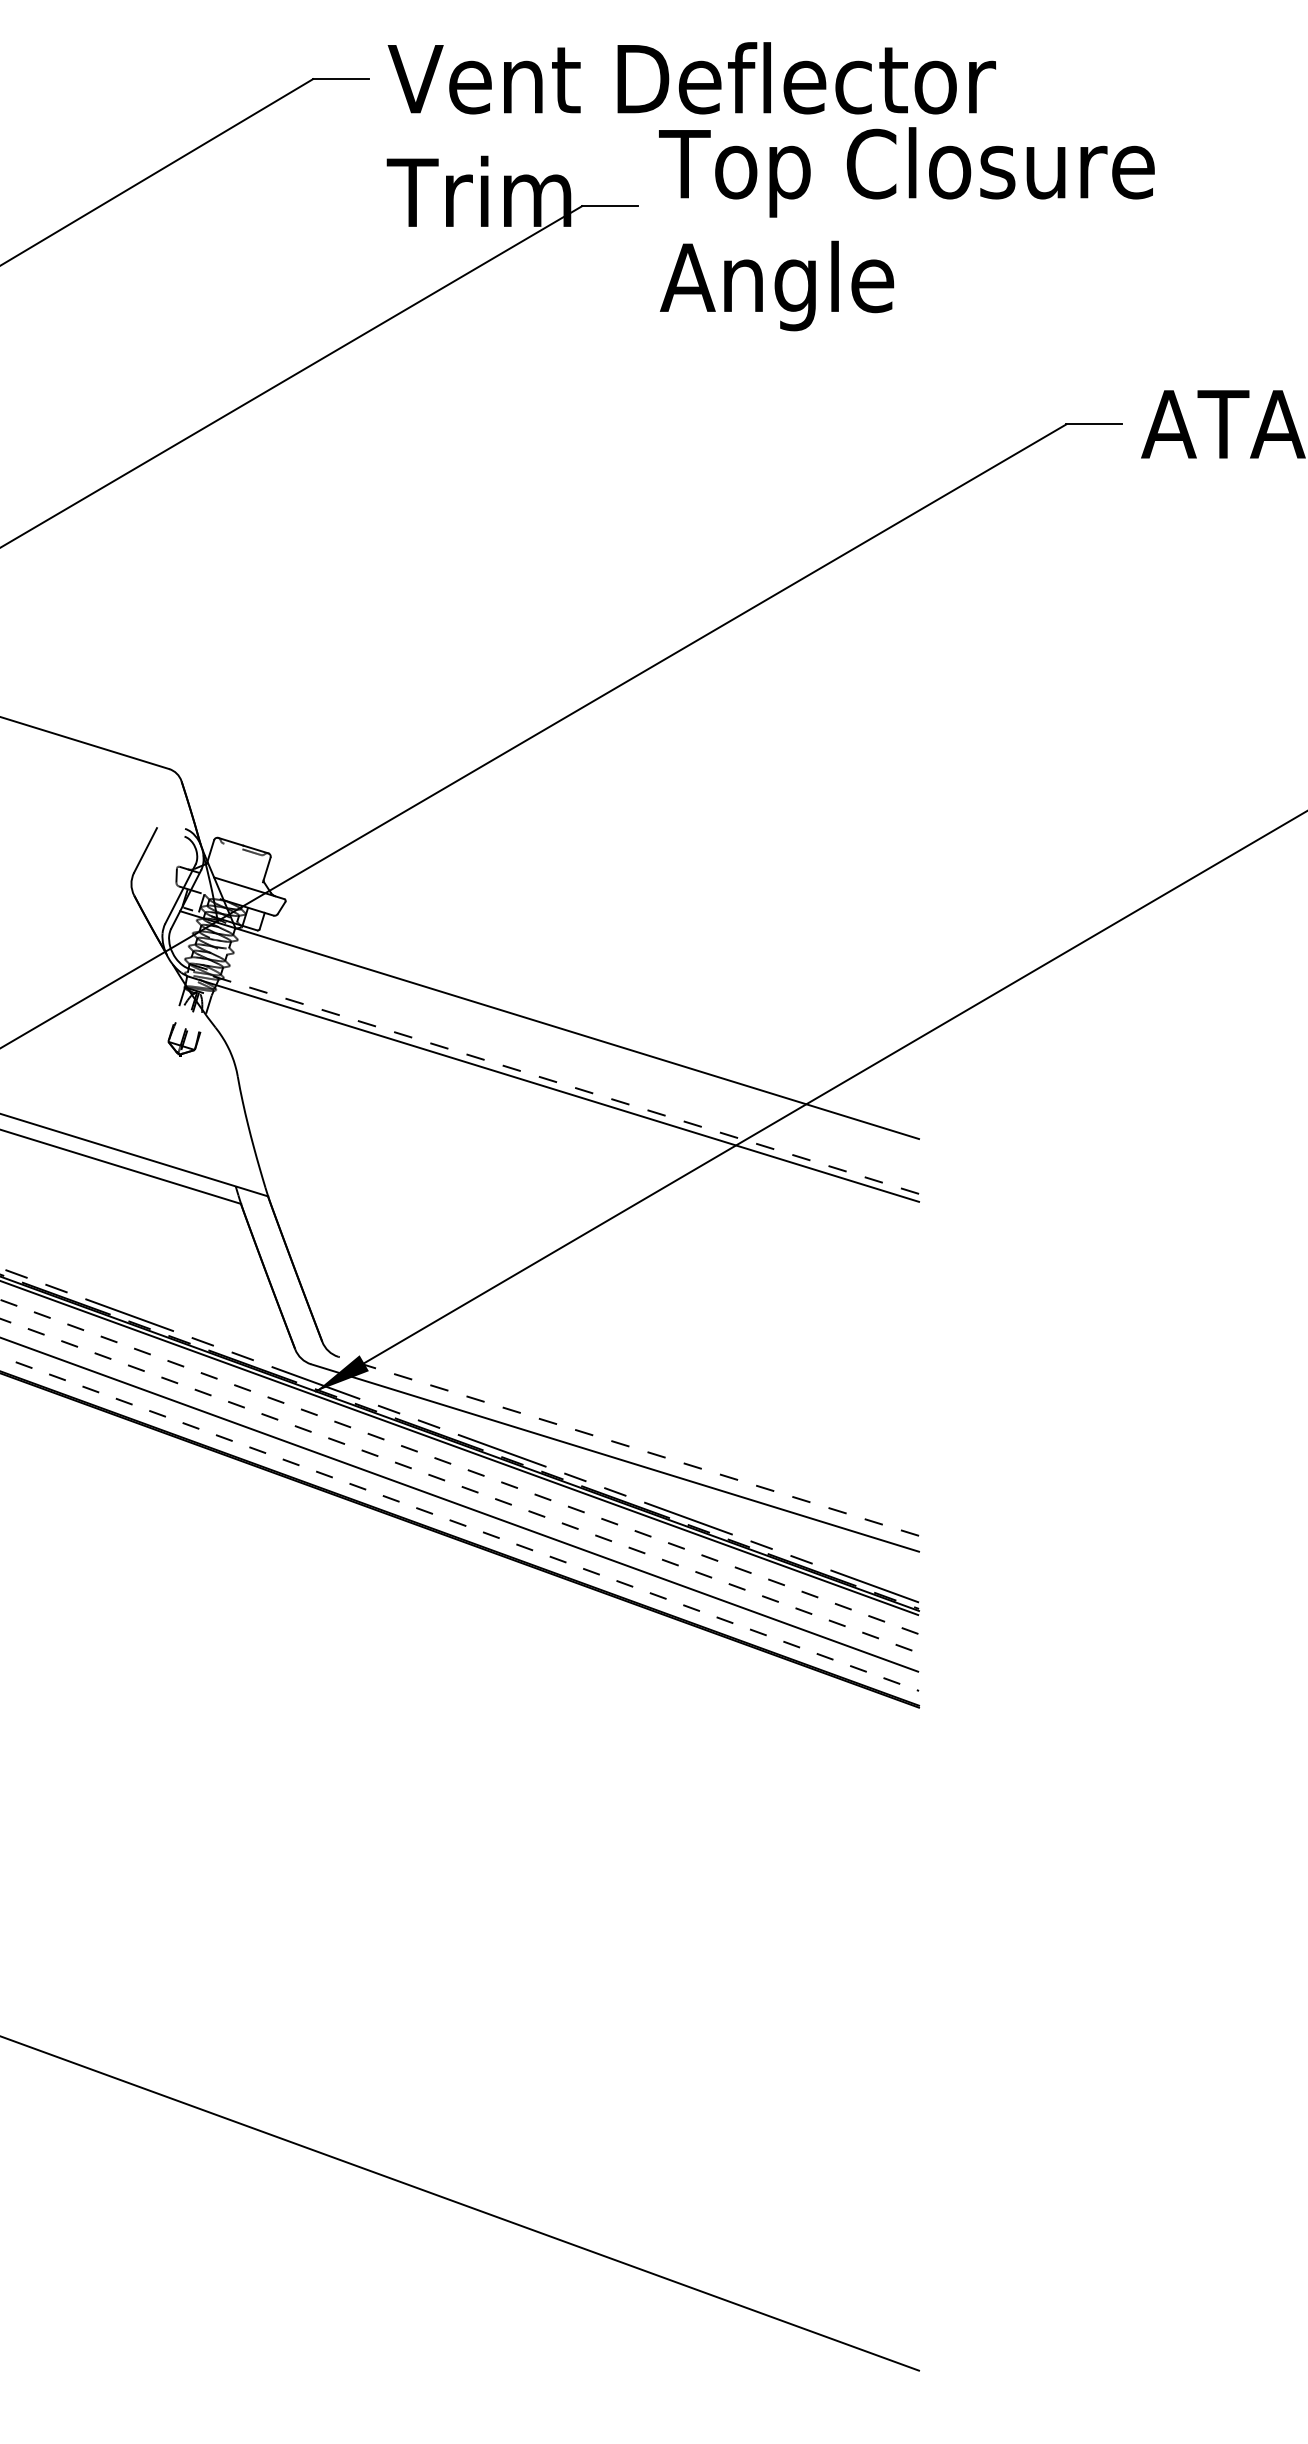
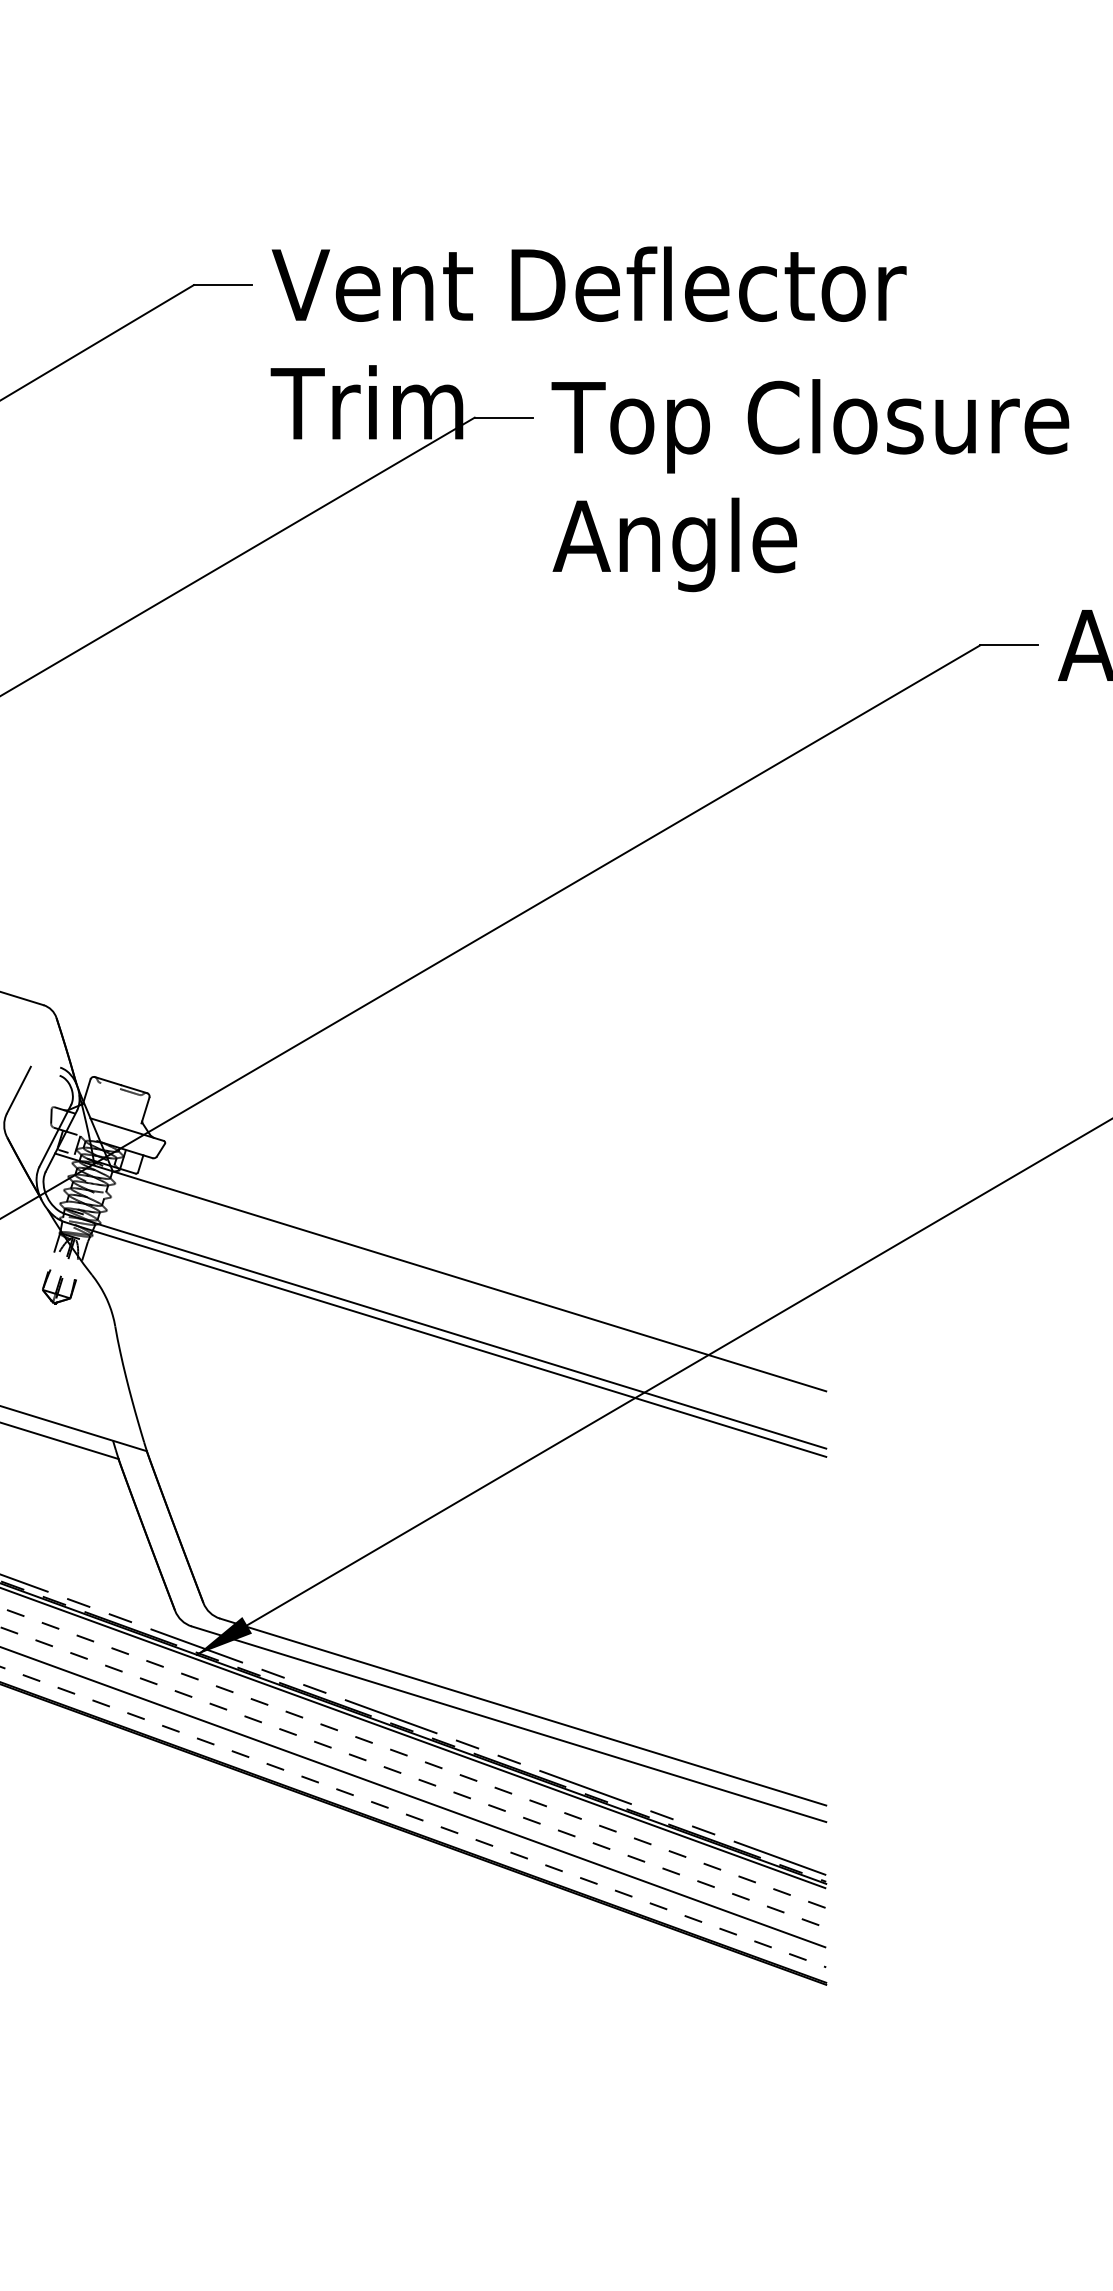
text: (906, 229) -> (810, 485), moved
line: (554, 1081) -> (445, 1331), dashed -> solid
line: (628, 1446) -> (522, 1712), dashed -> solid

